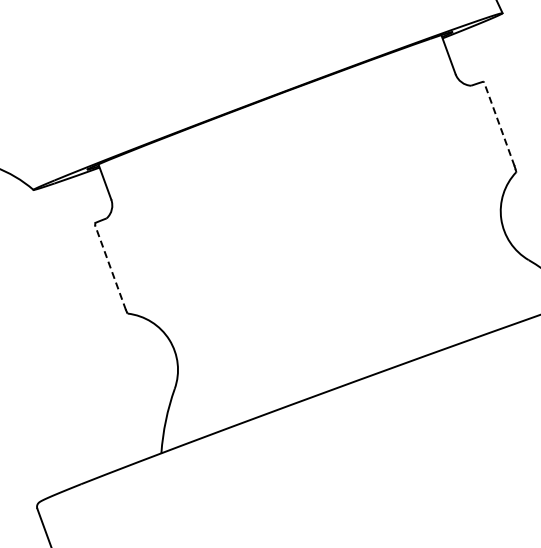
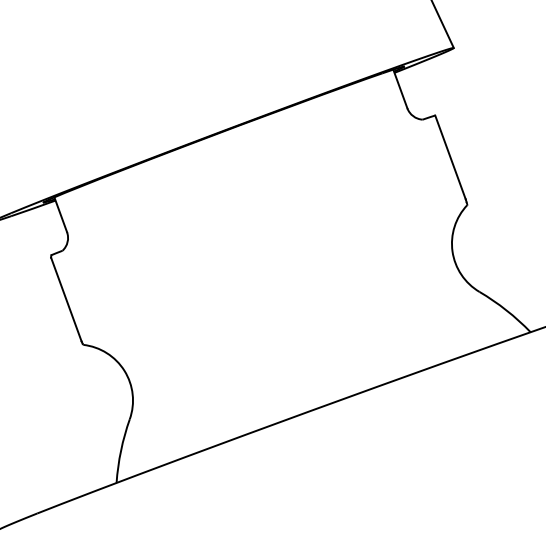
line: (499, 124) -> (450, 157), dashed -> solid
line: (110, 267) -> (66, 299), dashed -> solid

